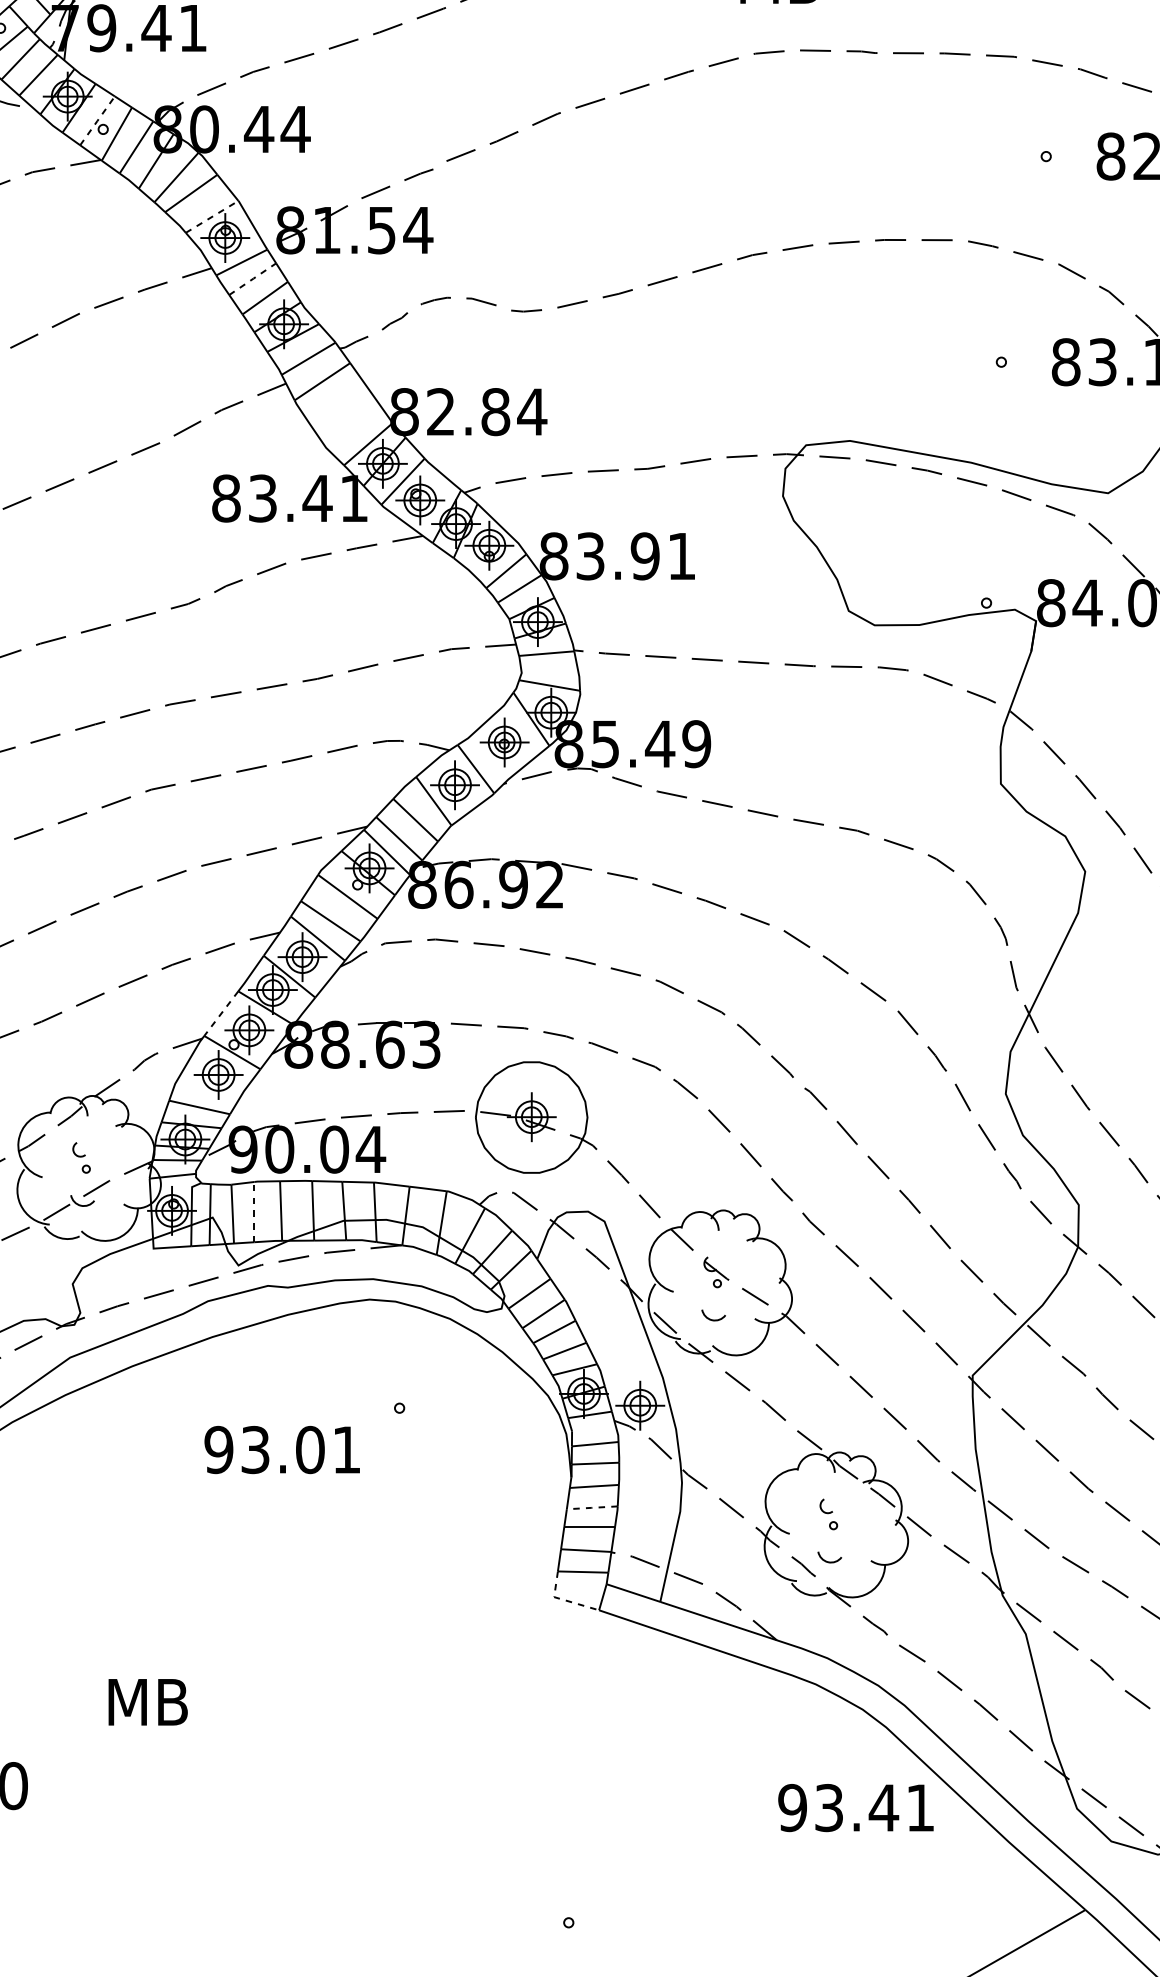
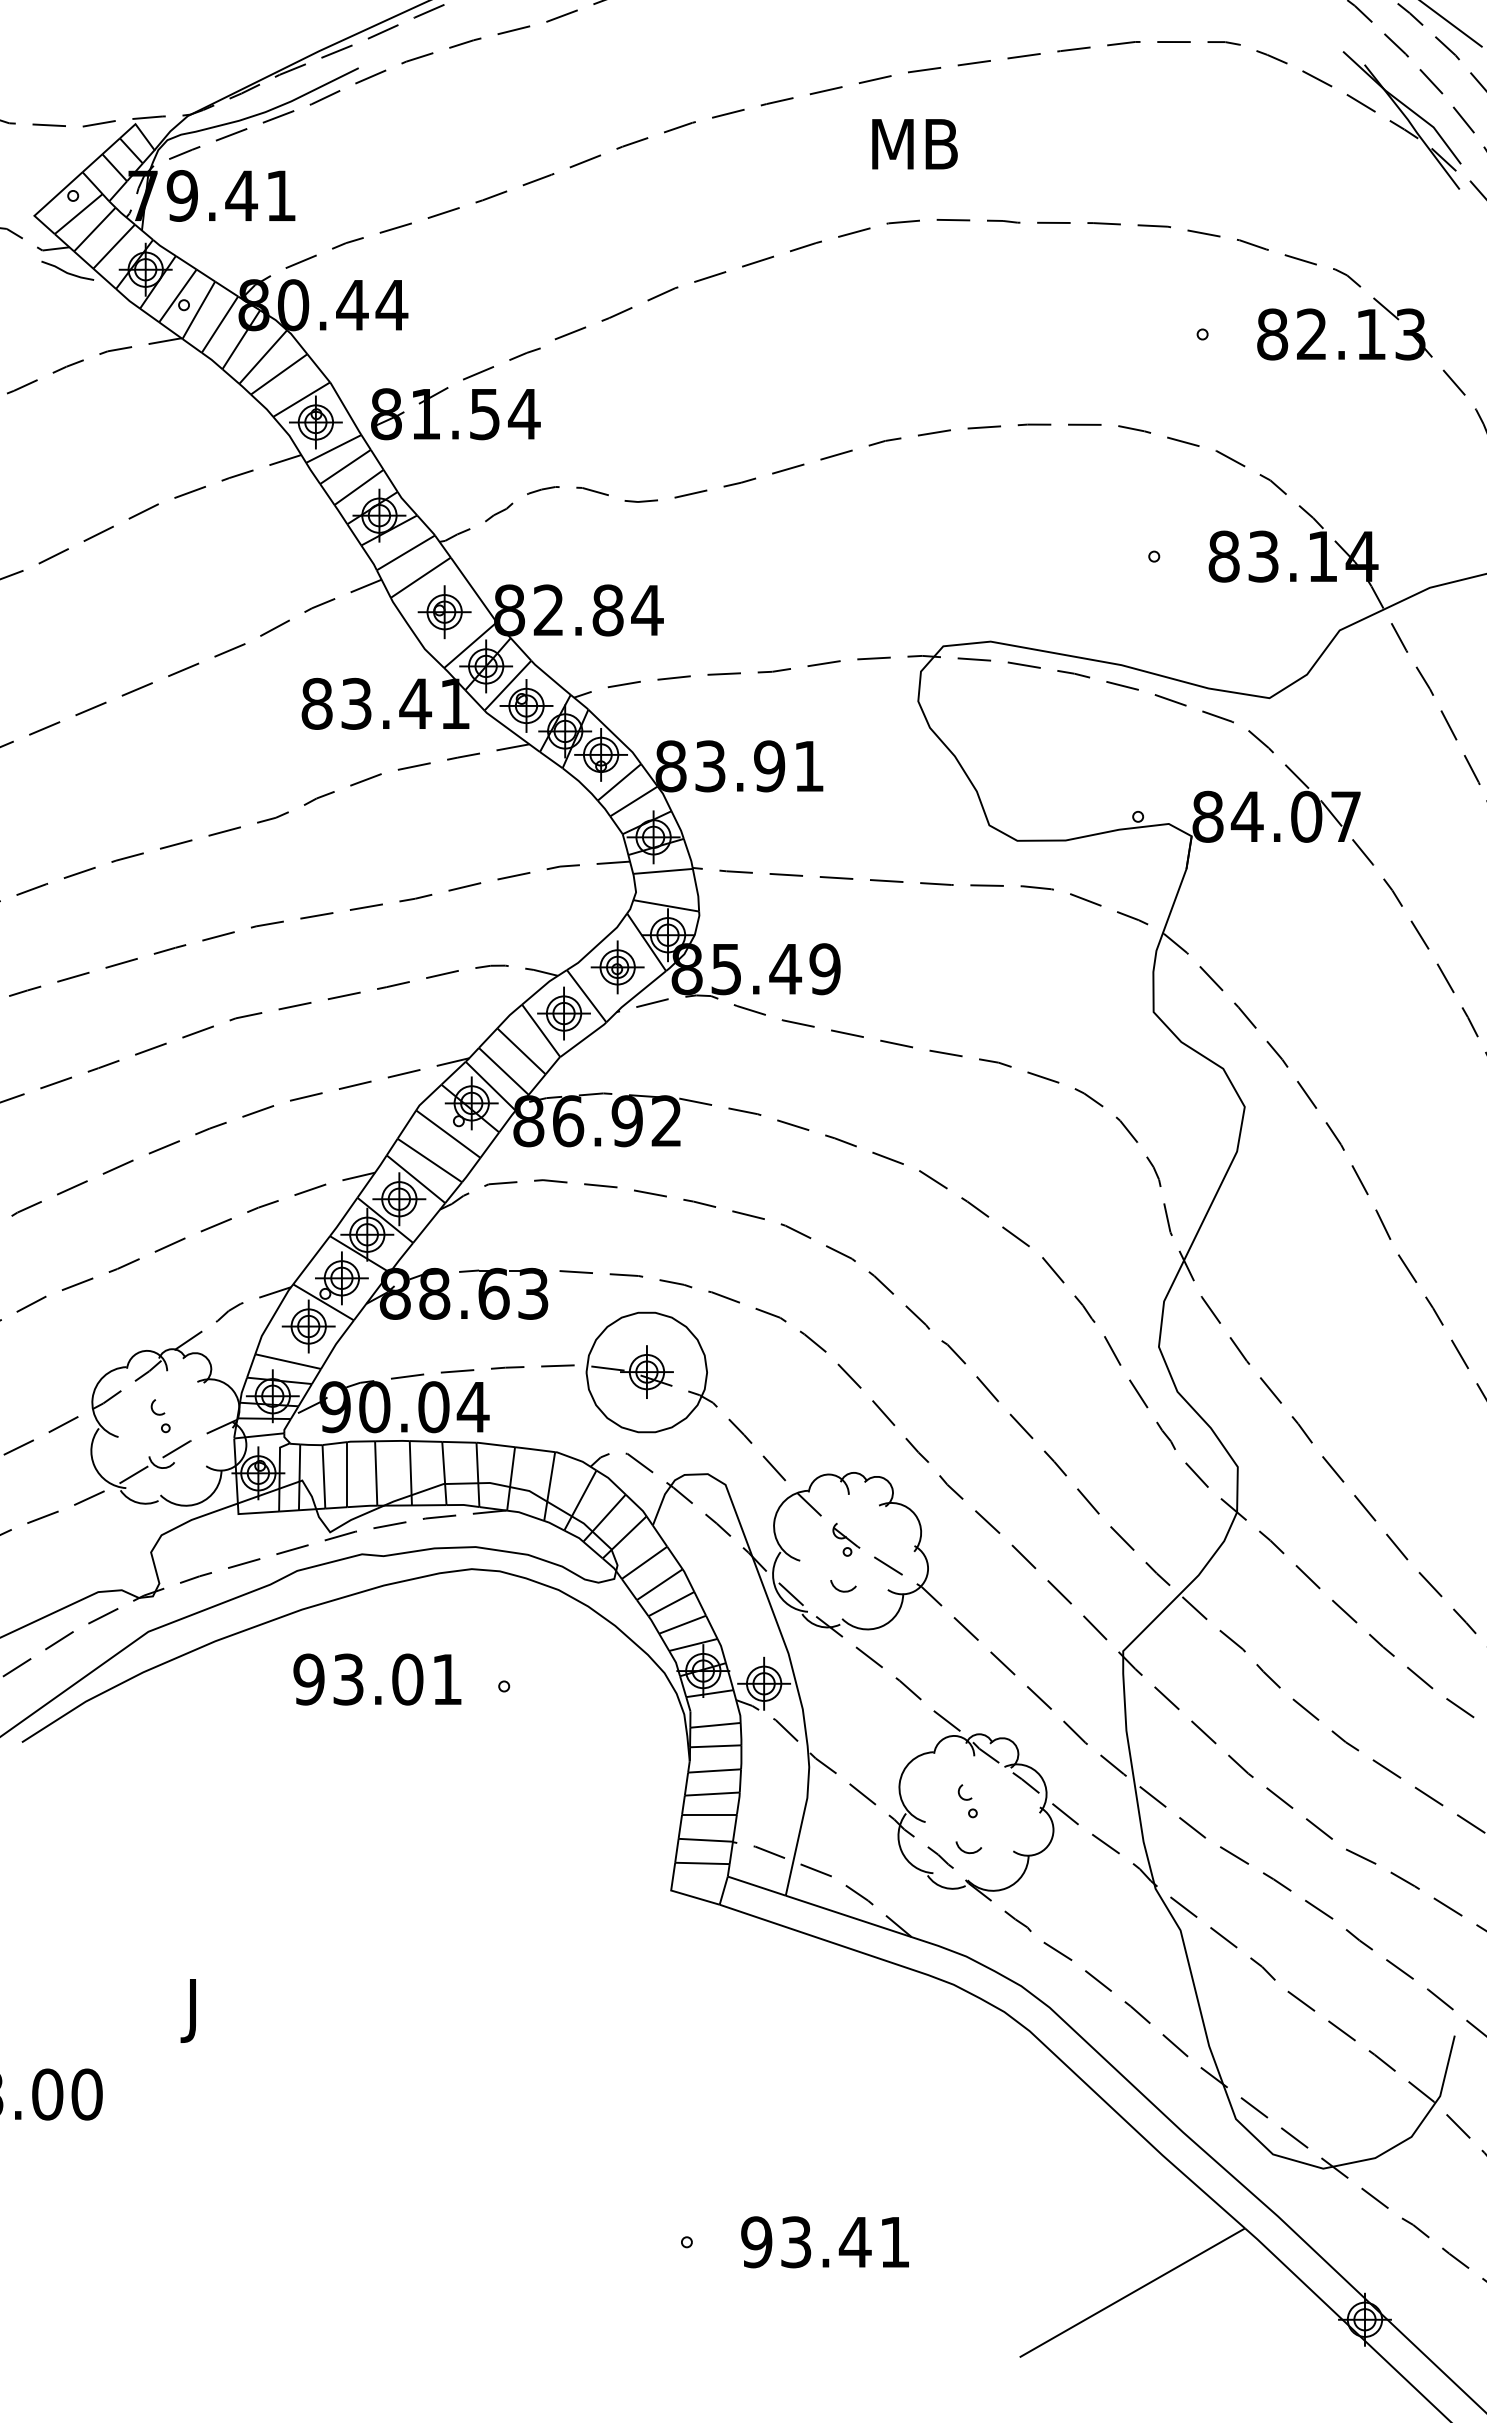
line: (97, 121) -> (177, 296), dashed -> solid
line: (212, 216) -> (302, 399), dashed -> solid
line: (253, 278) -> (346, 466), dashed -> solid
part: (344, 413) -> (444, 612), added
line: (221, 1013) -> (311, 1260), dashed -> solid
line: (254, 1211) -> (347, 1474), dashed -> solid
text: (282, 1449) -> (377, 1679), moved
line: (591, 1508) -> (711, 1794), dashed -> solid
line: (563, 1599) -> (681, 1893), dashed -> solid
text: (143, 1708) -> (227, 2010), MB -> J
text: (855, 1808) -> (824, 2242), moved

